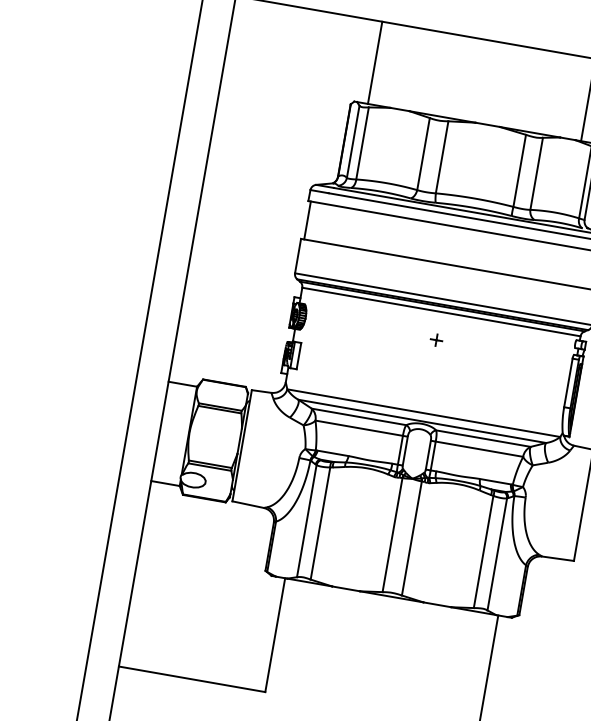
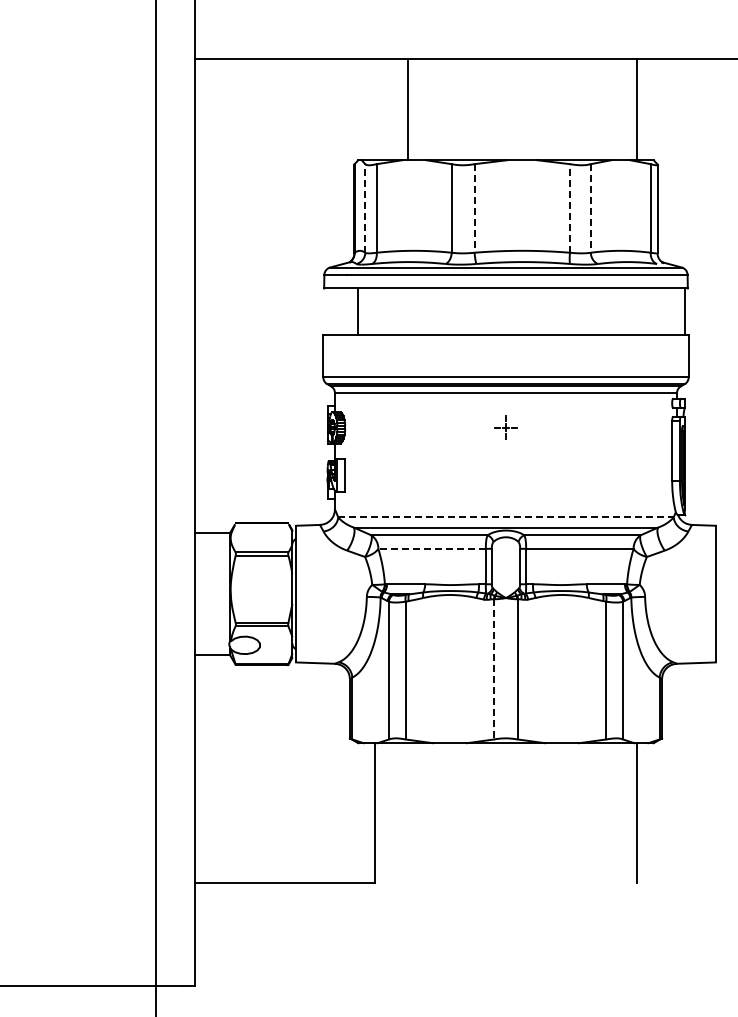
line: (375, 62) -> (408, 109), moved
line: (353, 141) -> (365, 207), solid -> dashed
line: (442, 157) -> (474, 208), solid -> dashed
line: (519, 170) -> (569, 207), solid -> dashed
line: (536, 173) -> (590, 208), solid -> dashed
line: (307, 220) -> (358, 311), moved
part: (436, 339) -> (505, 427), size x1.6
line: (424, 413) -> (506, 517), solid -> dashed
line: (359, 428) -> (432, 548), solid -> dashed
line: (392, 535) -> (494, 669), solid -> dashed

